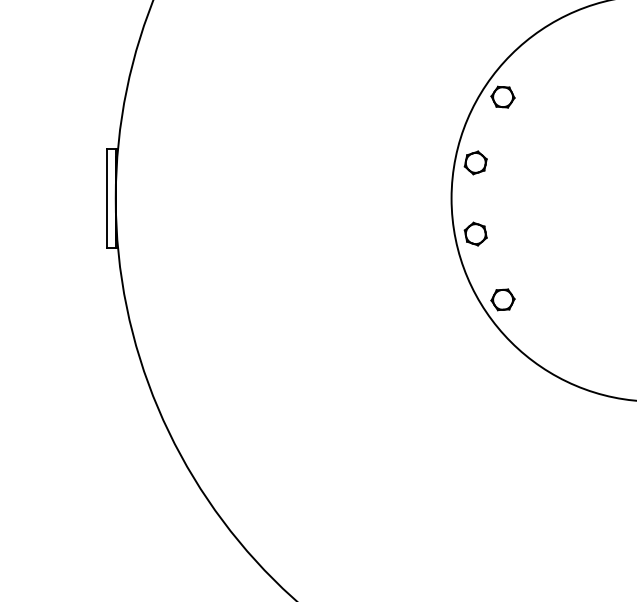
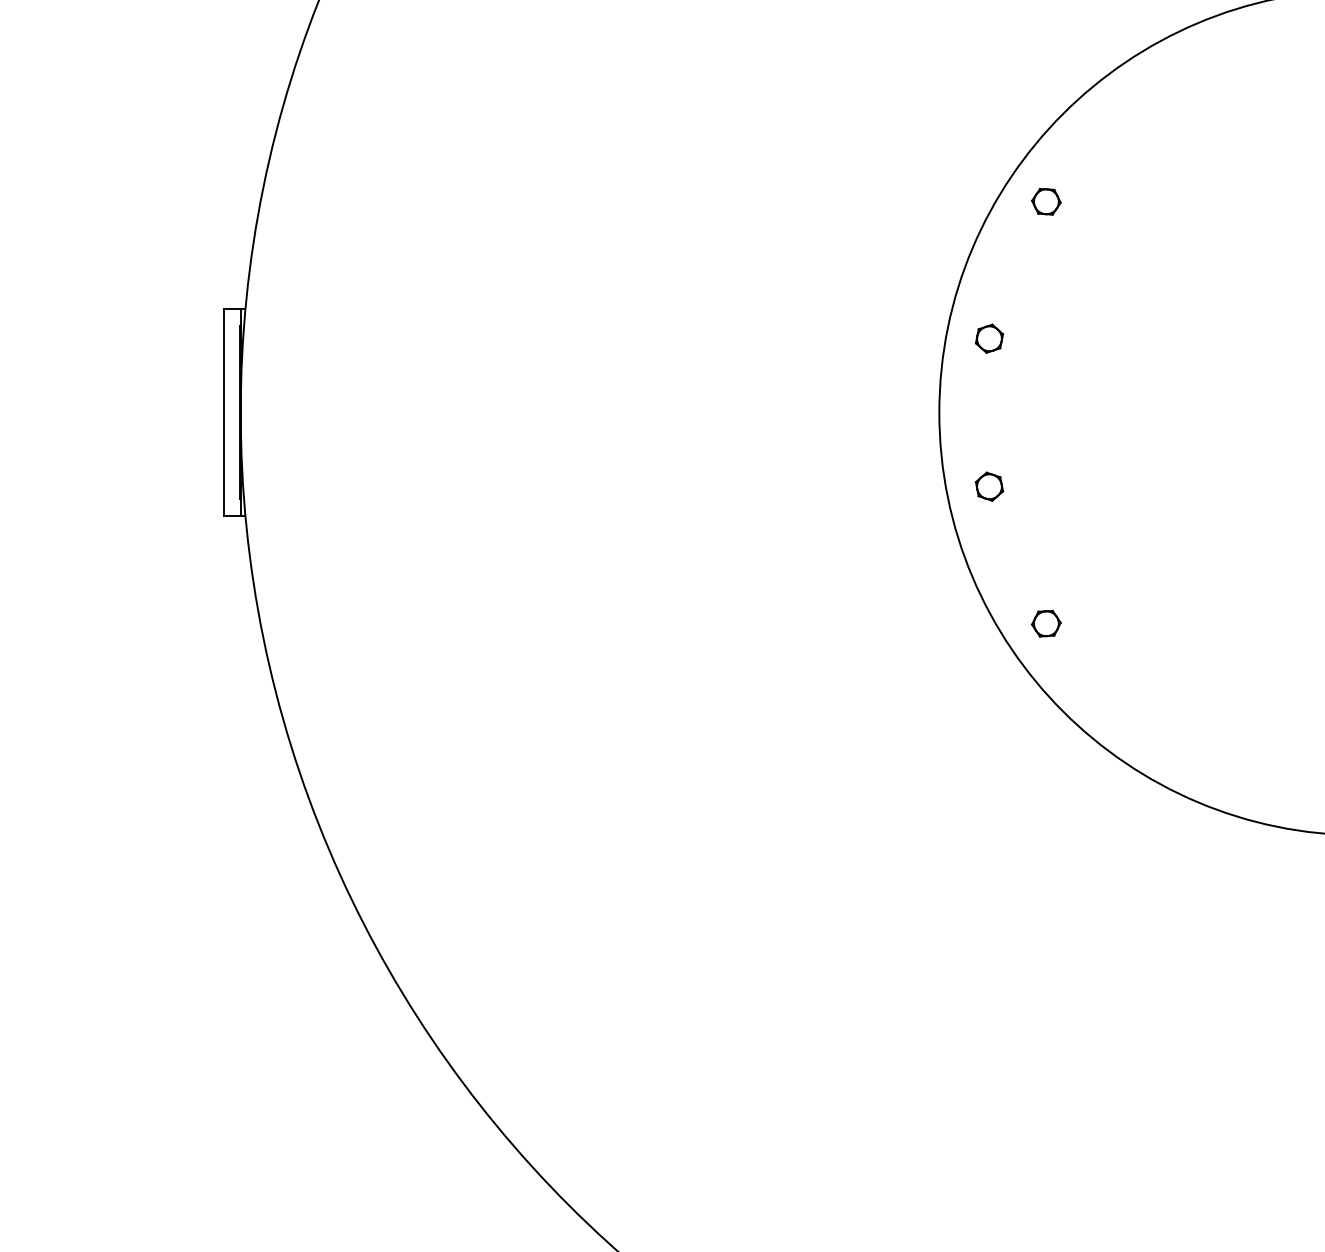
part: (502, 96) -> (1045, 200), size x0.6
part: (475, 162) -> (989, 337), size x0.6
part: (475, 233) -> (989, 485), size x0.6
part: (502, 299) -> (1045, 622), size x0.6

